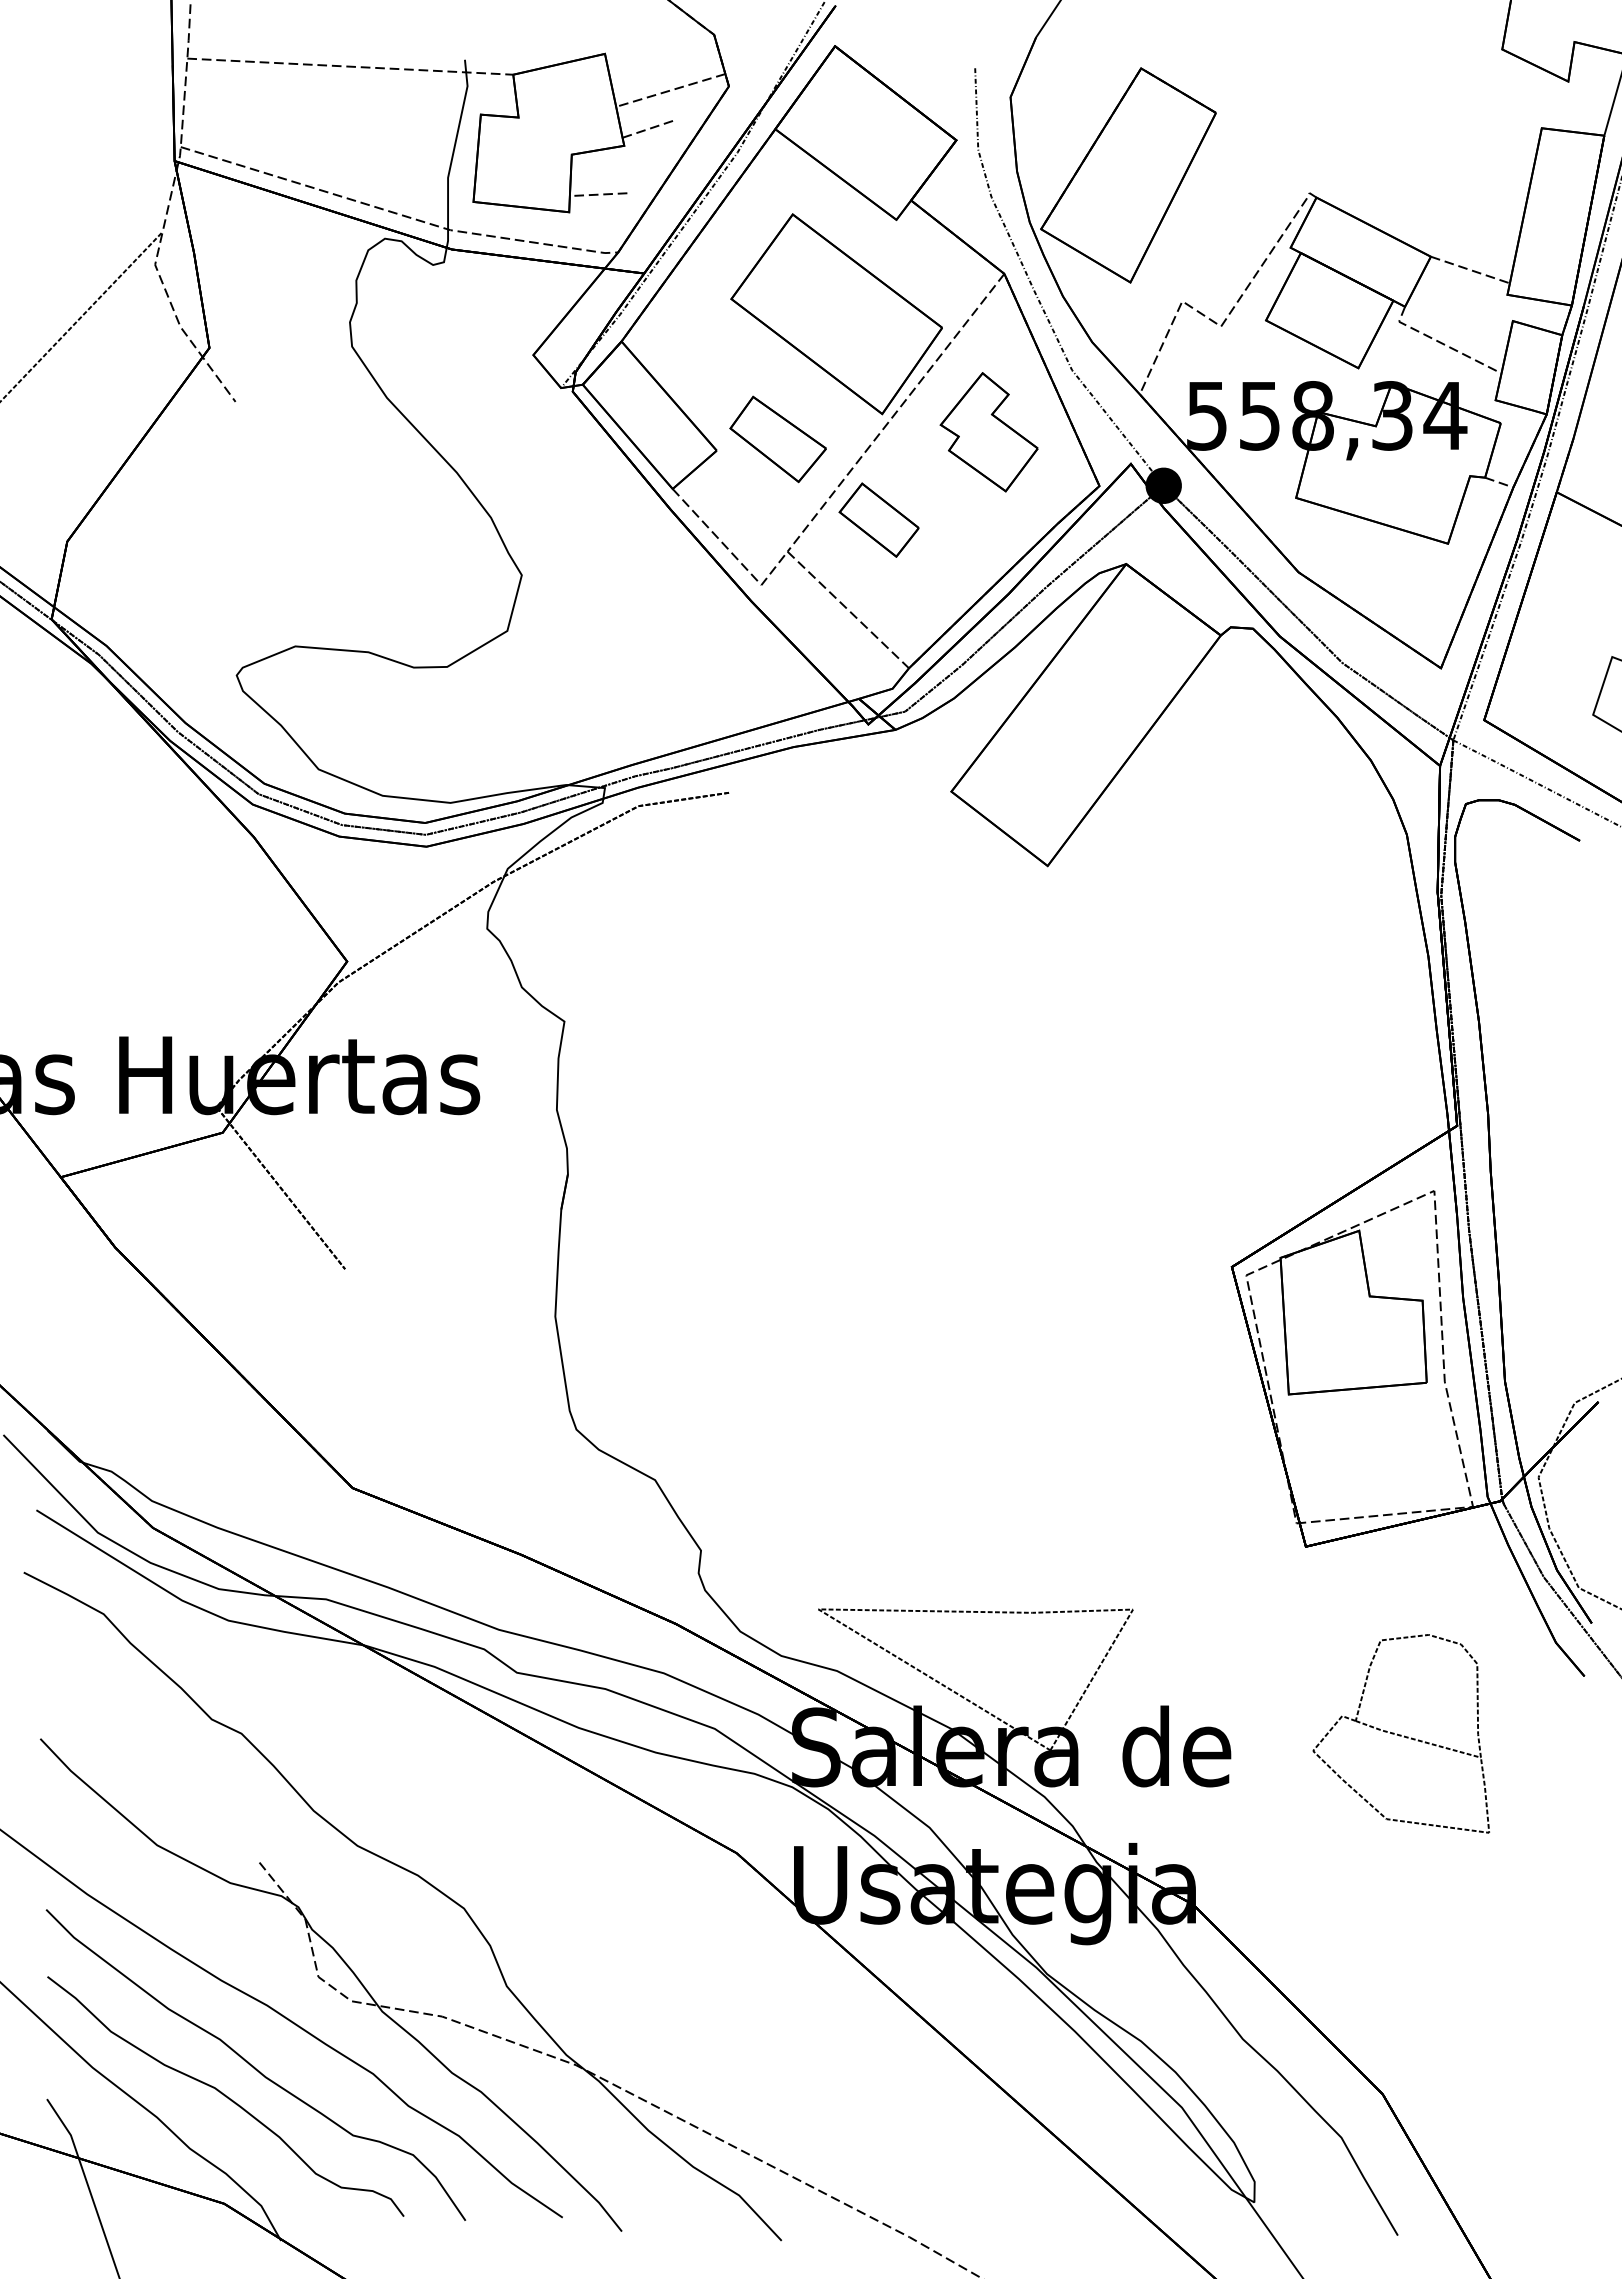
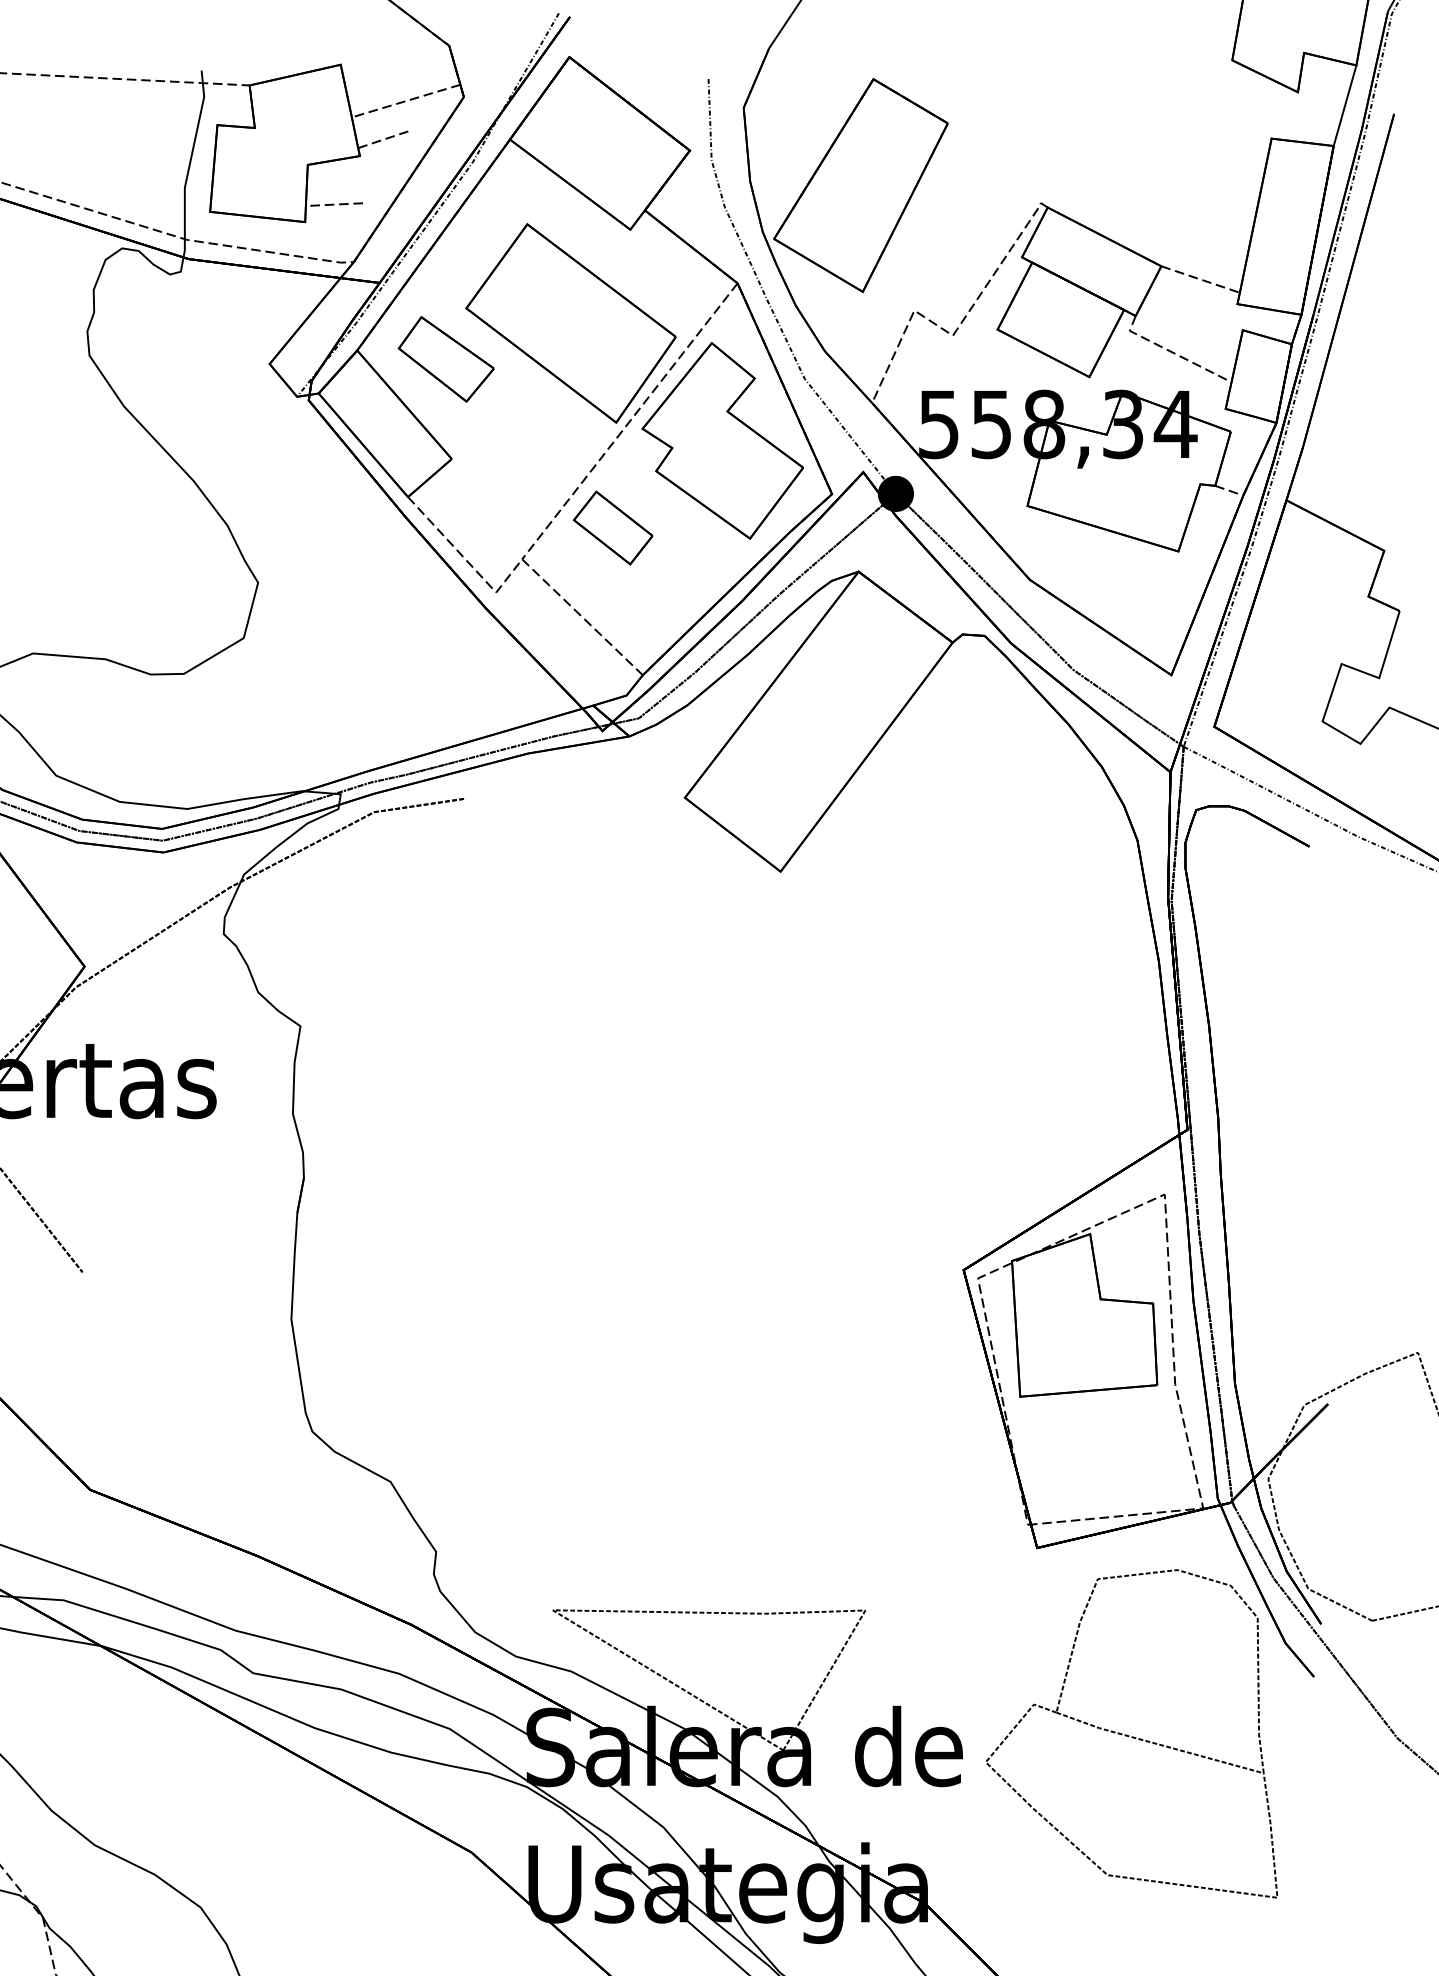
part: (988, 431) -> (721, 439), size x1.67
part: (777, 439) -> (445, 359), moved
part: (1401, 1733) -> (1132, 1733), size x1.67

